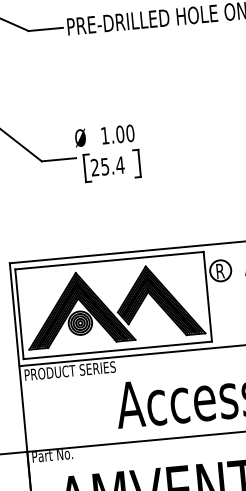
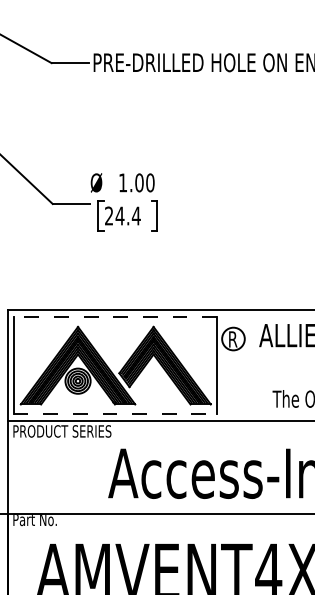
text: (104, 166) -> (119, 215), 25.4 -> 24.4
line: (109, 261) -> (115, 317), solid -> dashed
line: (117, 350) -> (115, 414), solid -> dashed

